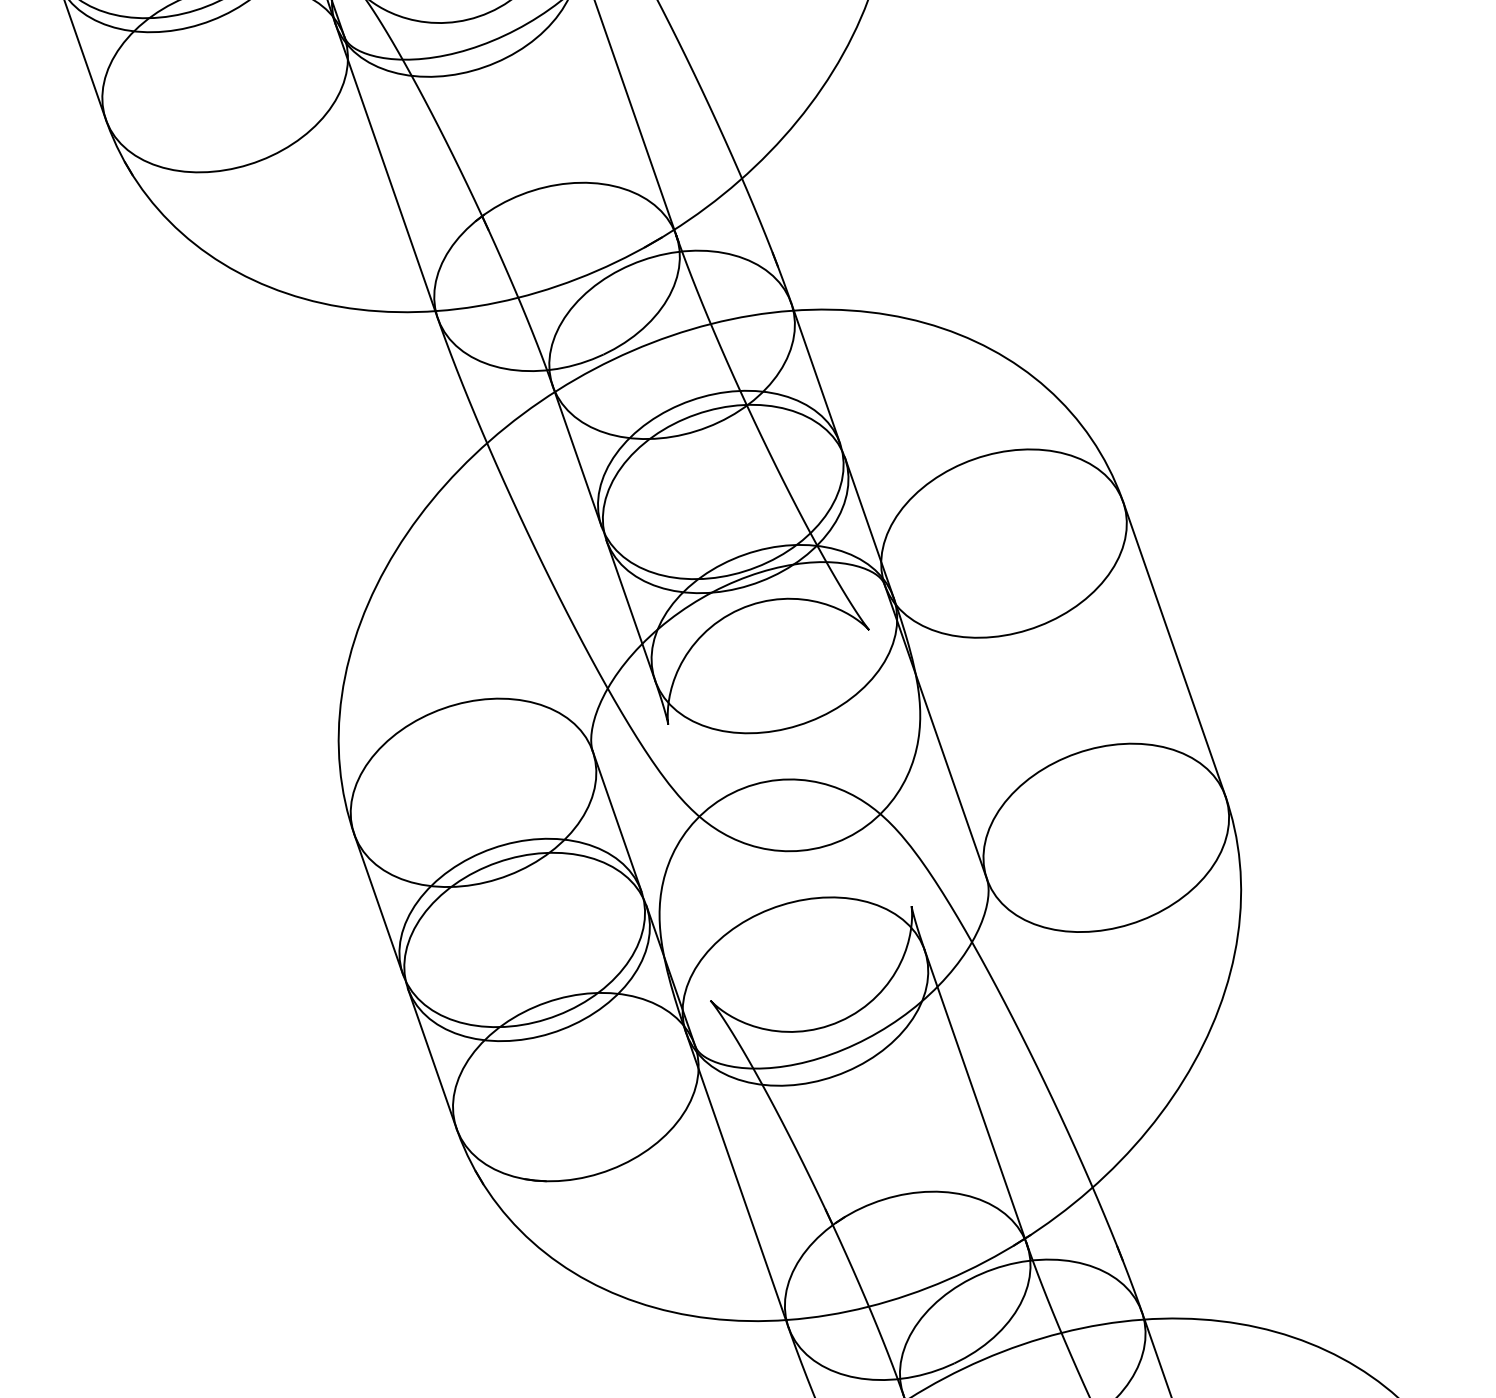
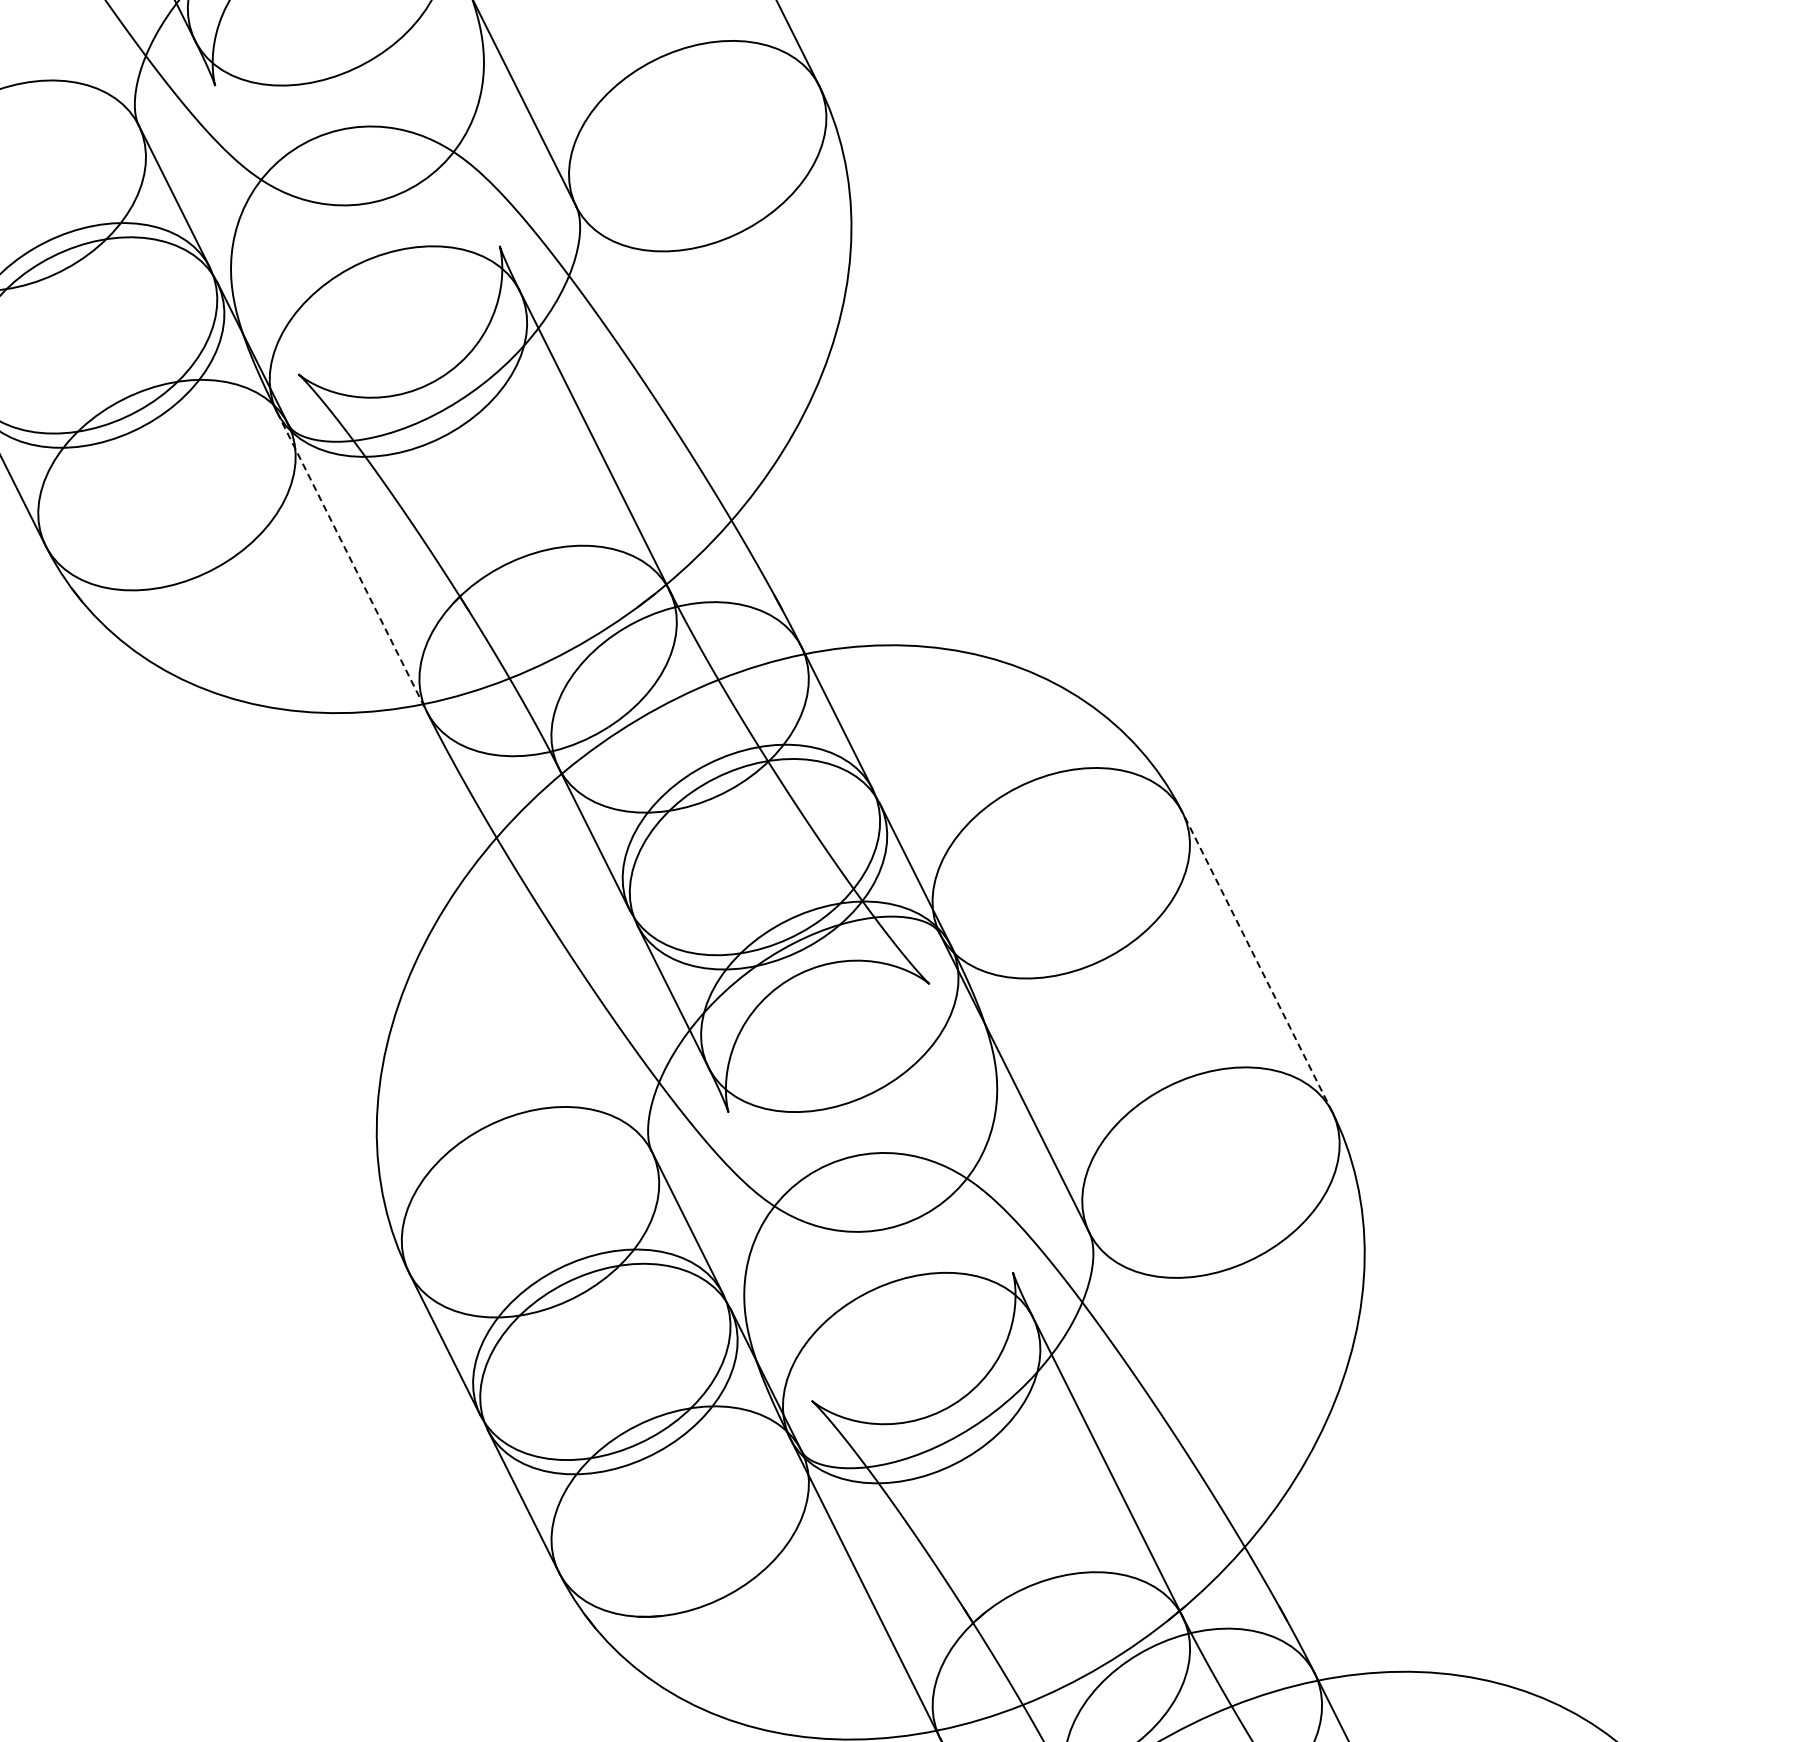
line: (387, 171) -> (352, 562), solid -> dashed
line: (1174, 648) -> (1257, 961), solid -> dashed

